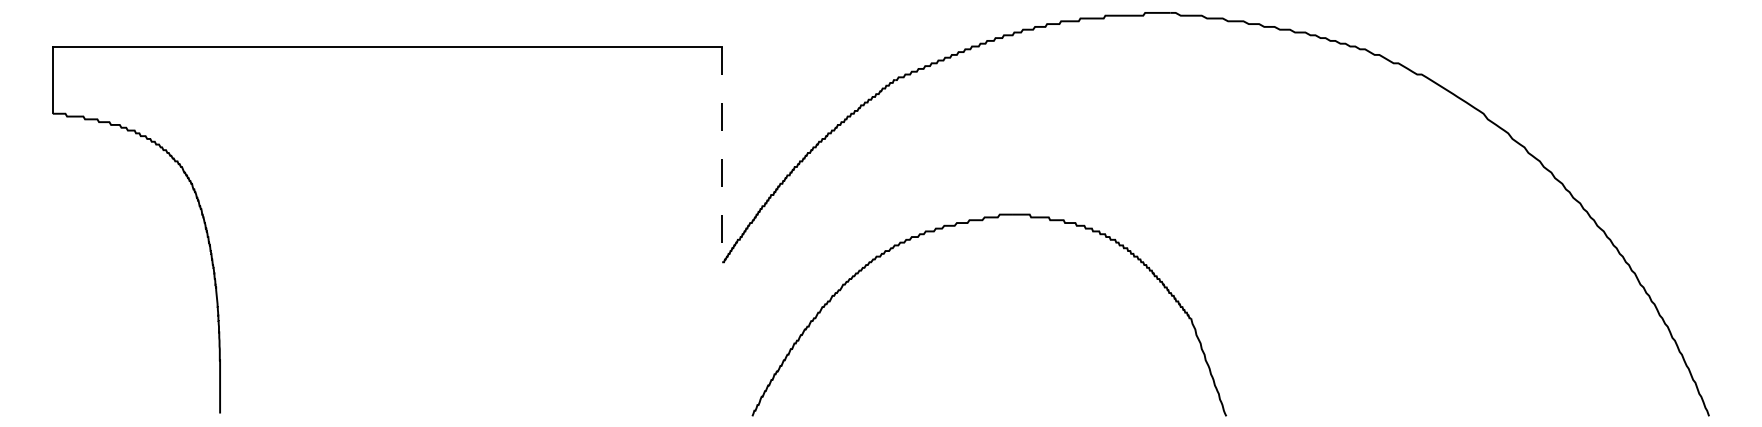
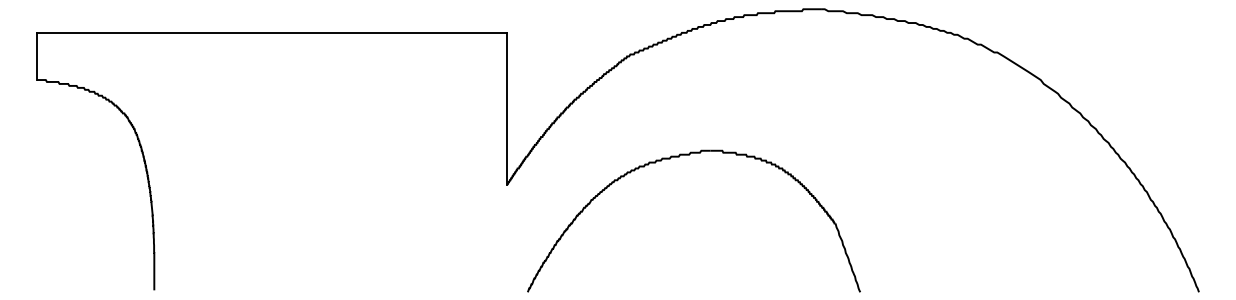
line: (722, 155) -> (506, 109), dashed -> solid

